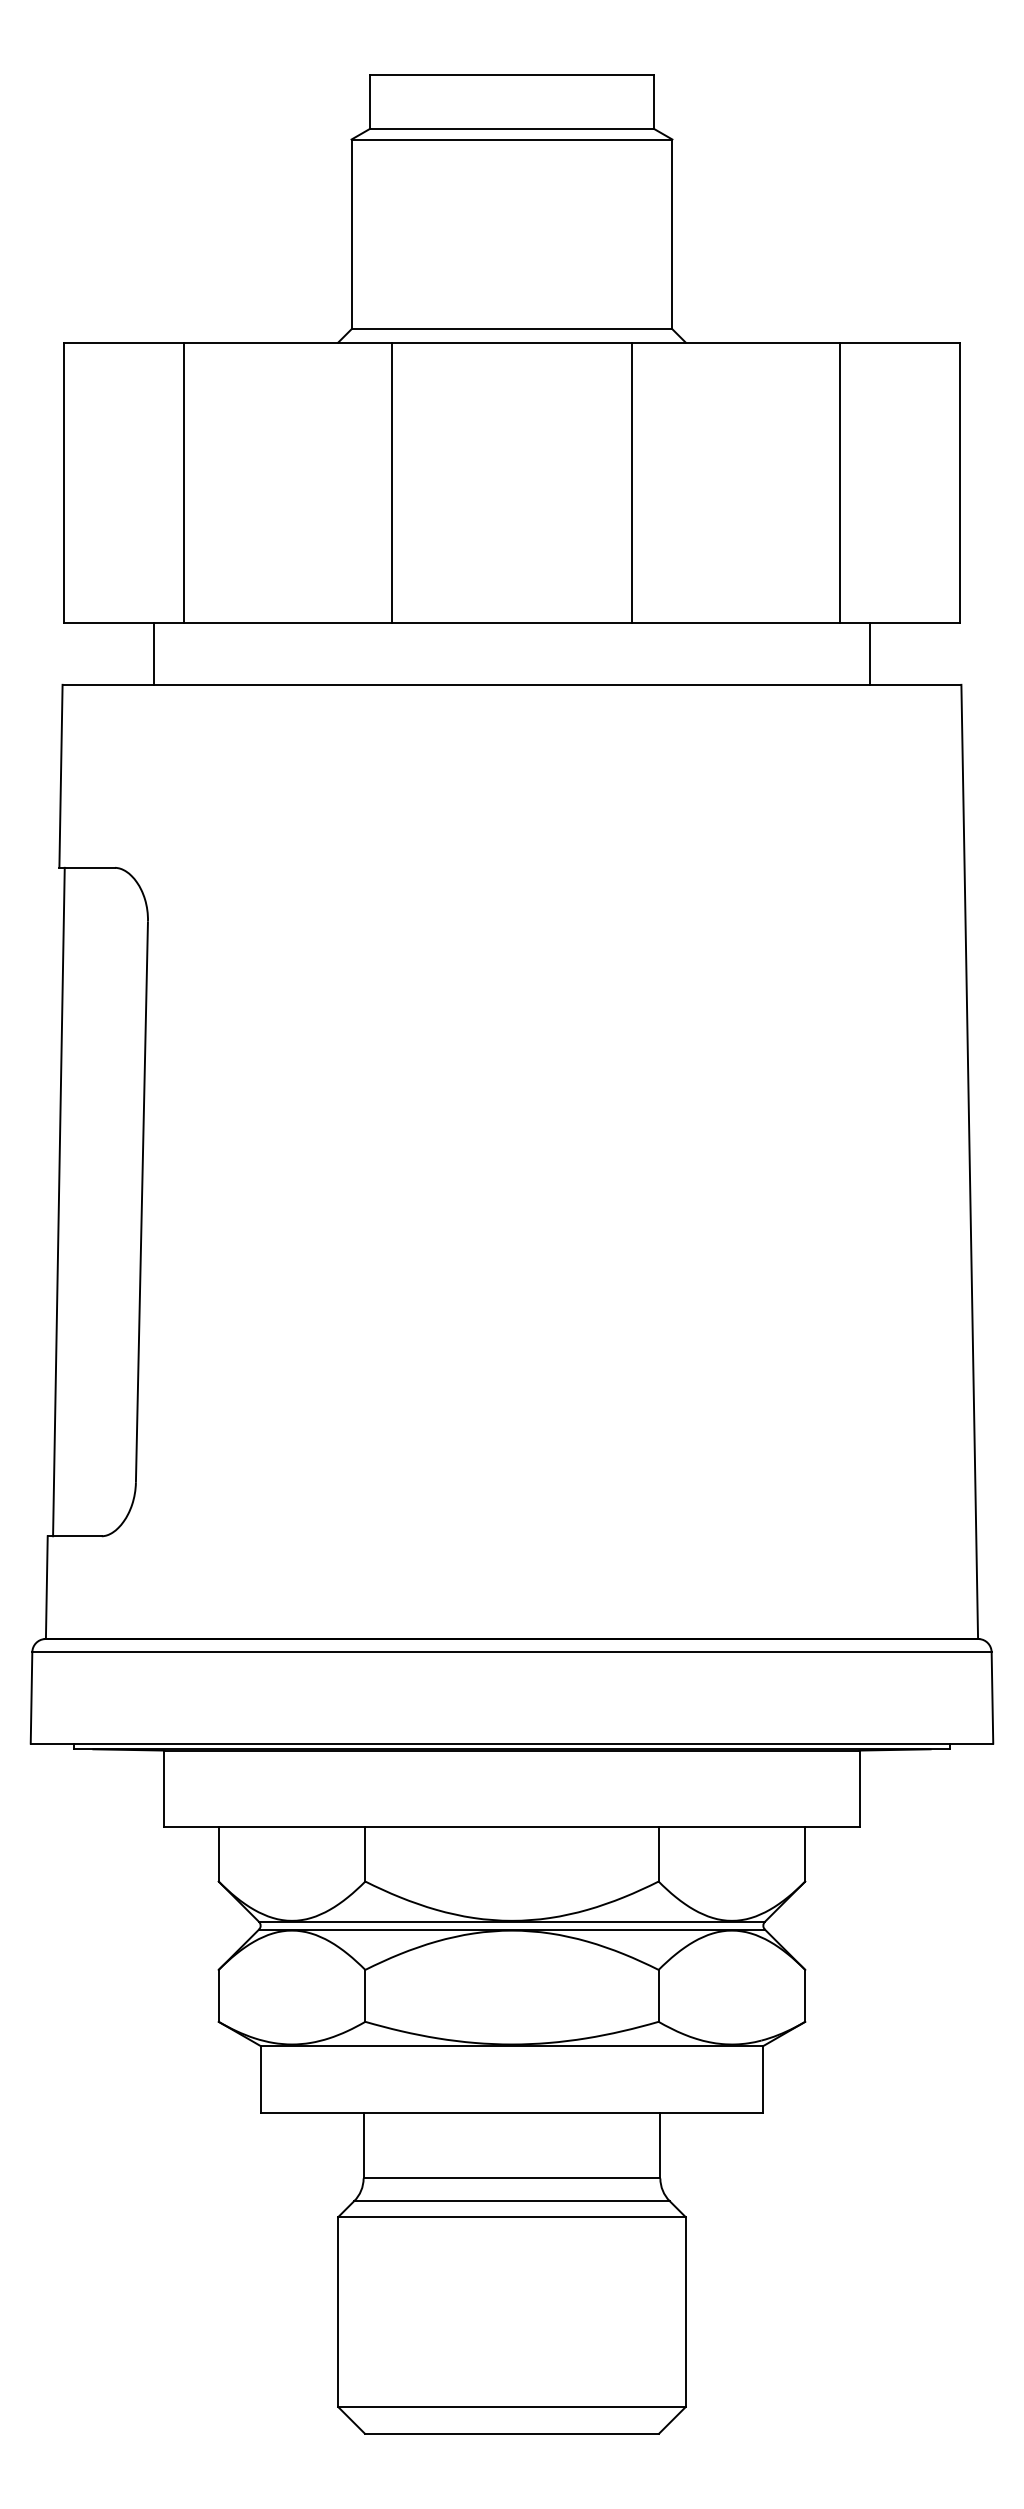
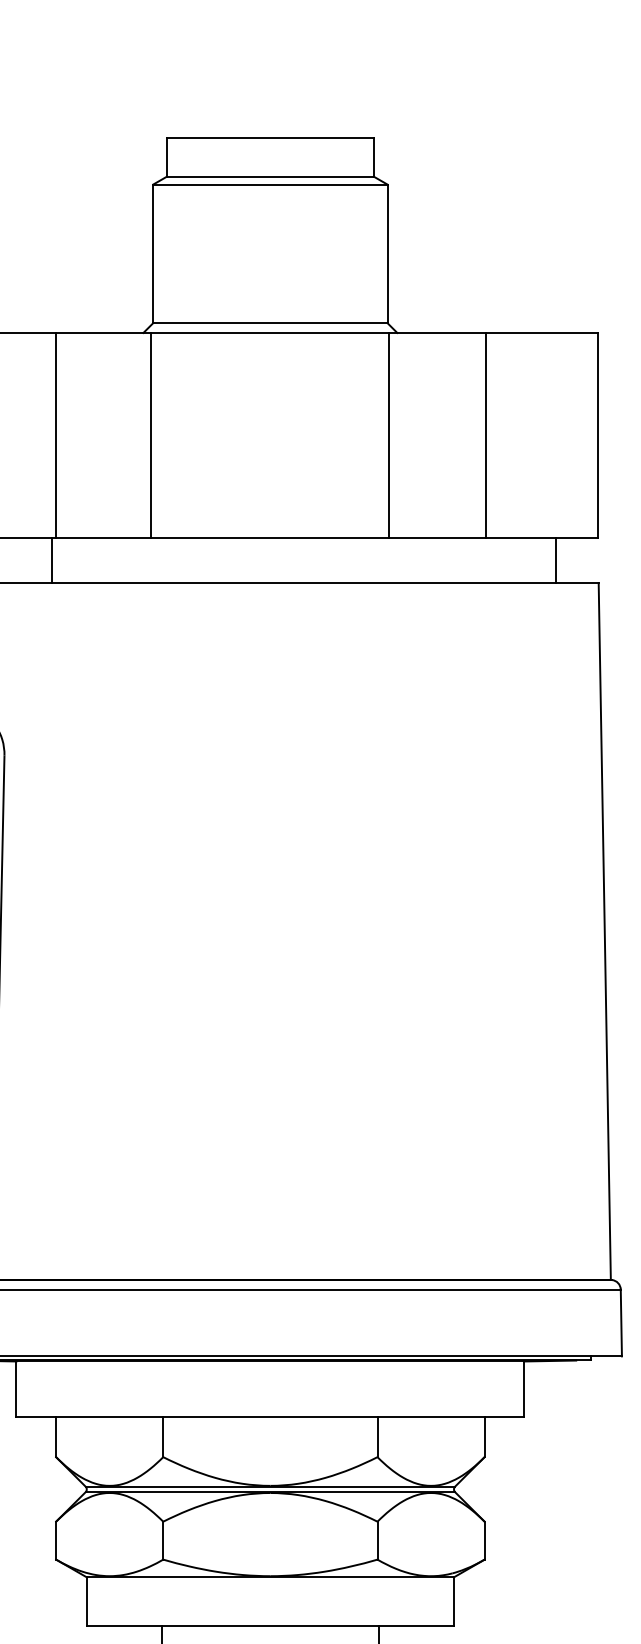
line: (184, 482) -> (56, 435), moved
line: (392, 482) -> (151, 435), moved
line: (631, 482) -> (388, 435), moved
line: (839, 482) -> (485, 435), moved
line: (153, 653) -> (51, 560), moved
line: (870, 653) -> (556, 560), moved

